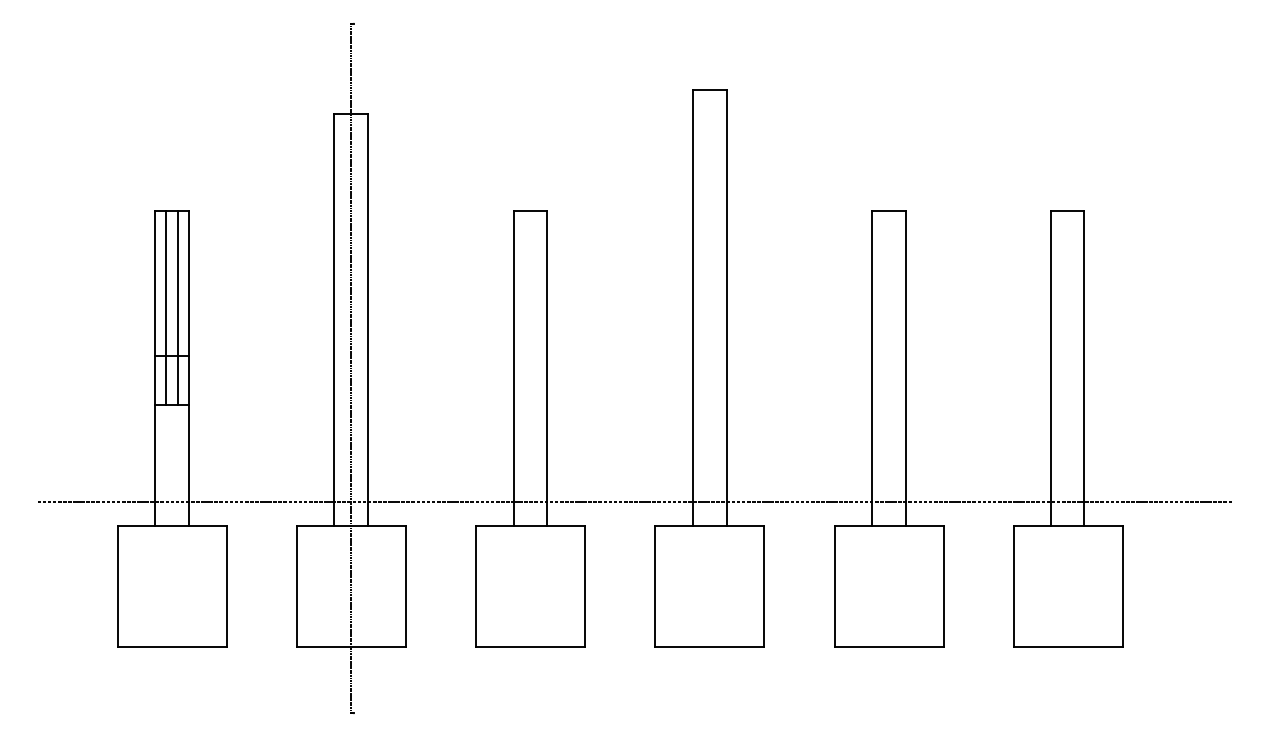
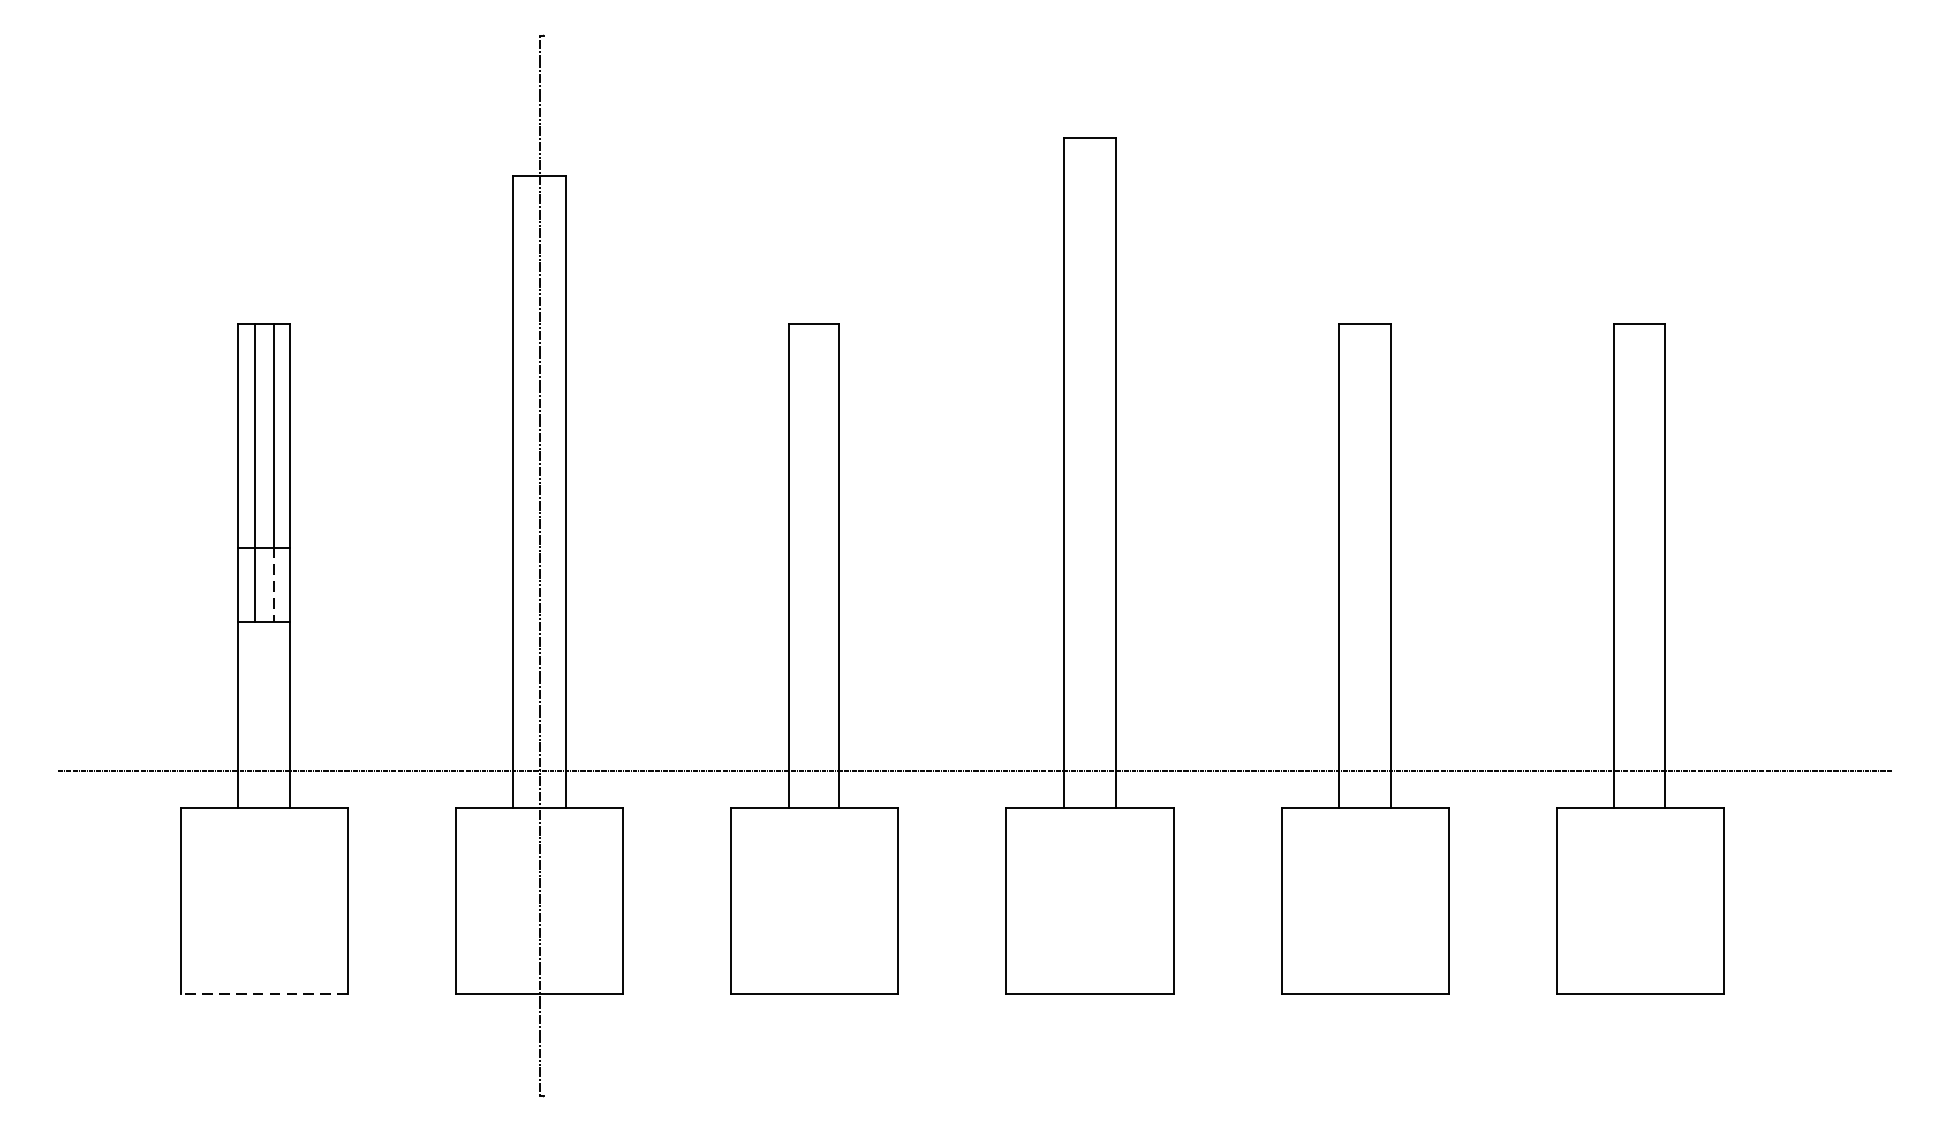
line: (178, 381) -> (273, 585), solid -> dashed
line: (171, 647) -> (263, 994), solid -> dashed

